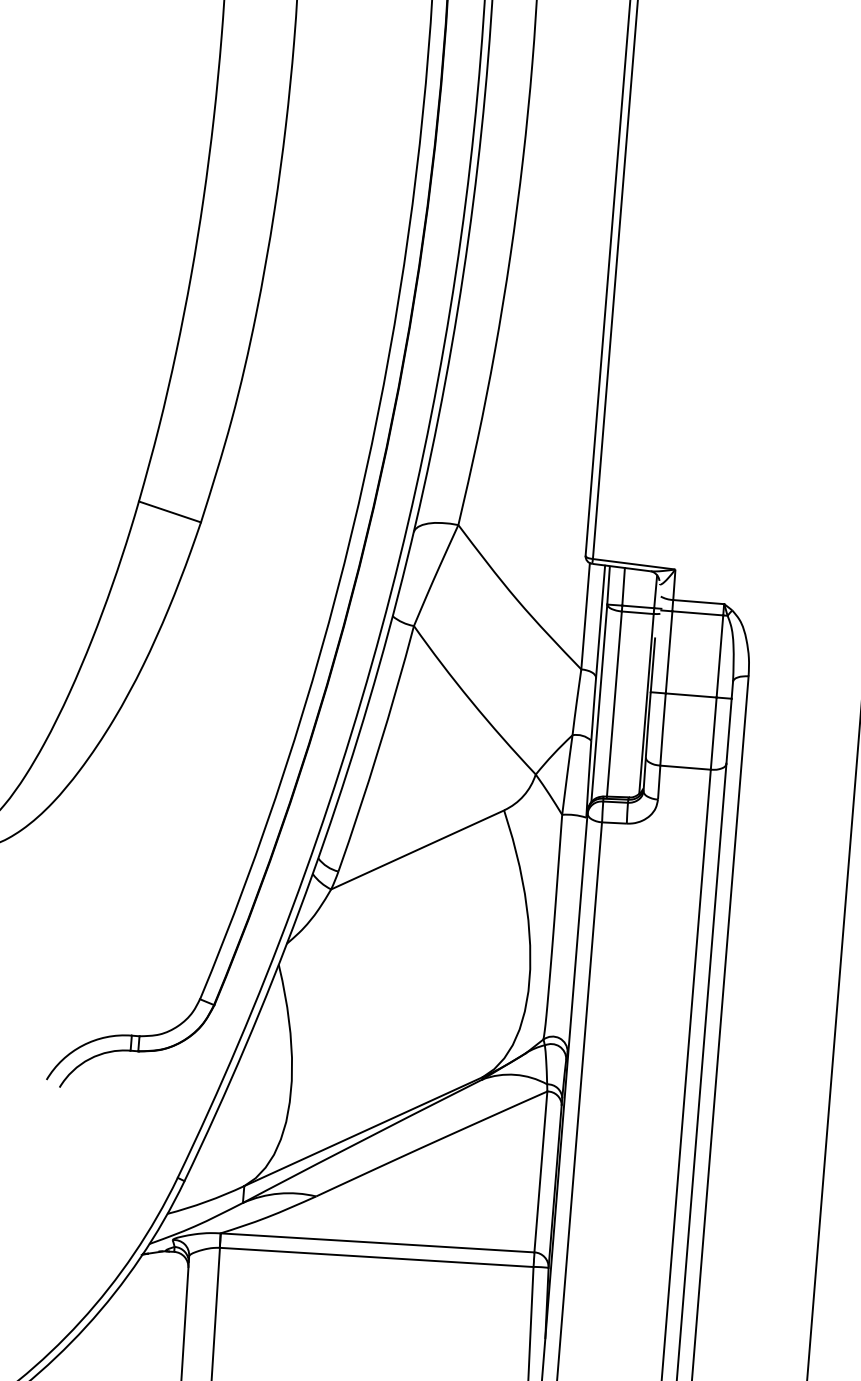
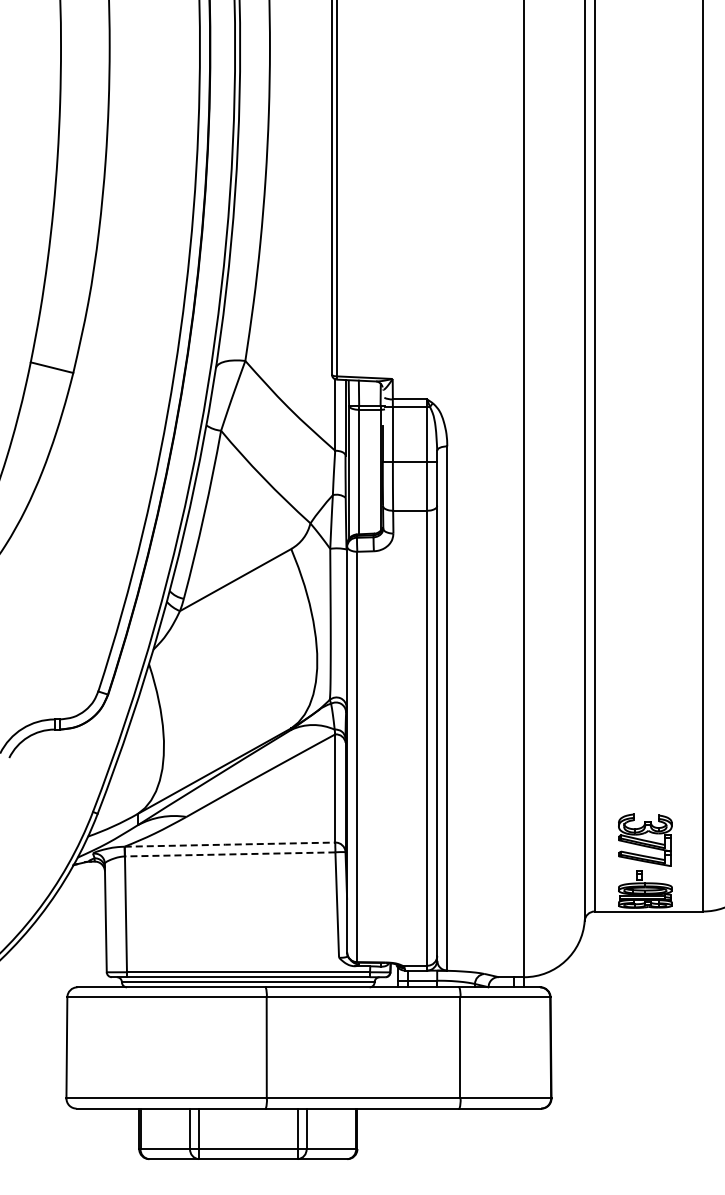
line: (375, 1242) -> (228, 844), solid -> dashed
line: (375, 1257) -> (229, 854), solid -> dashed

